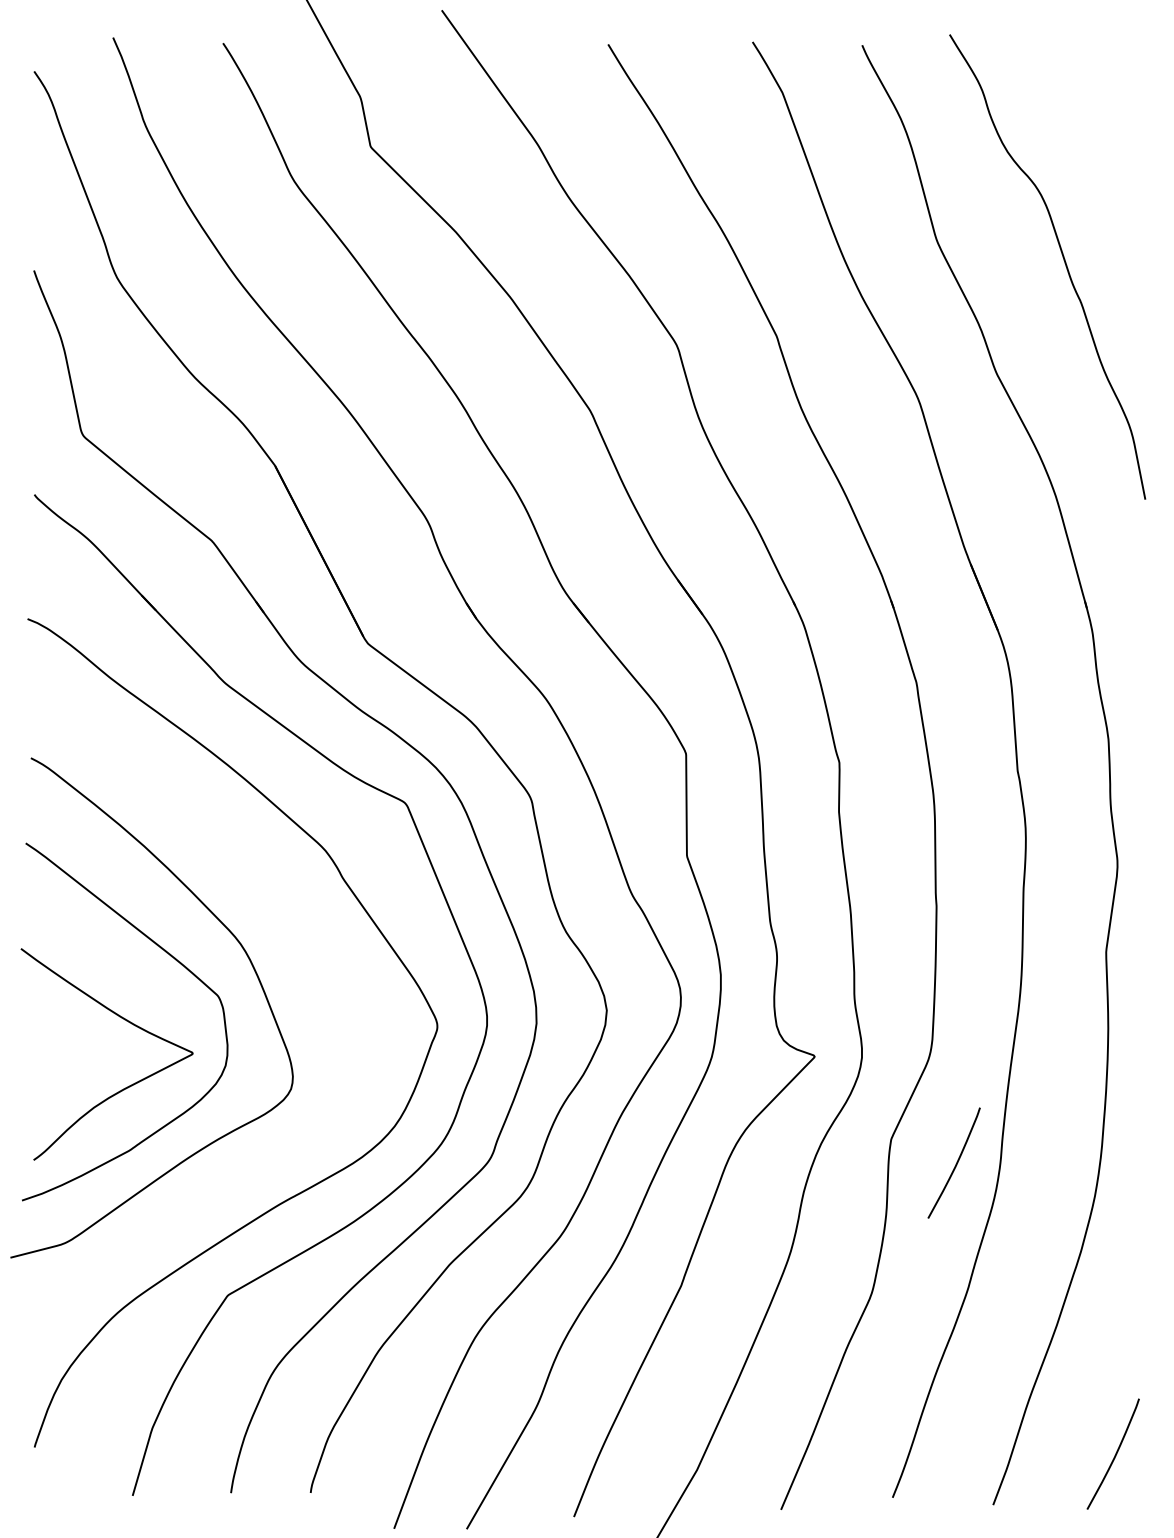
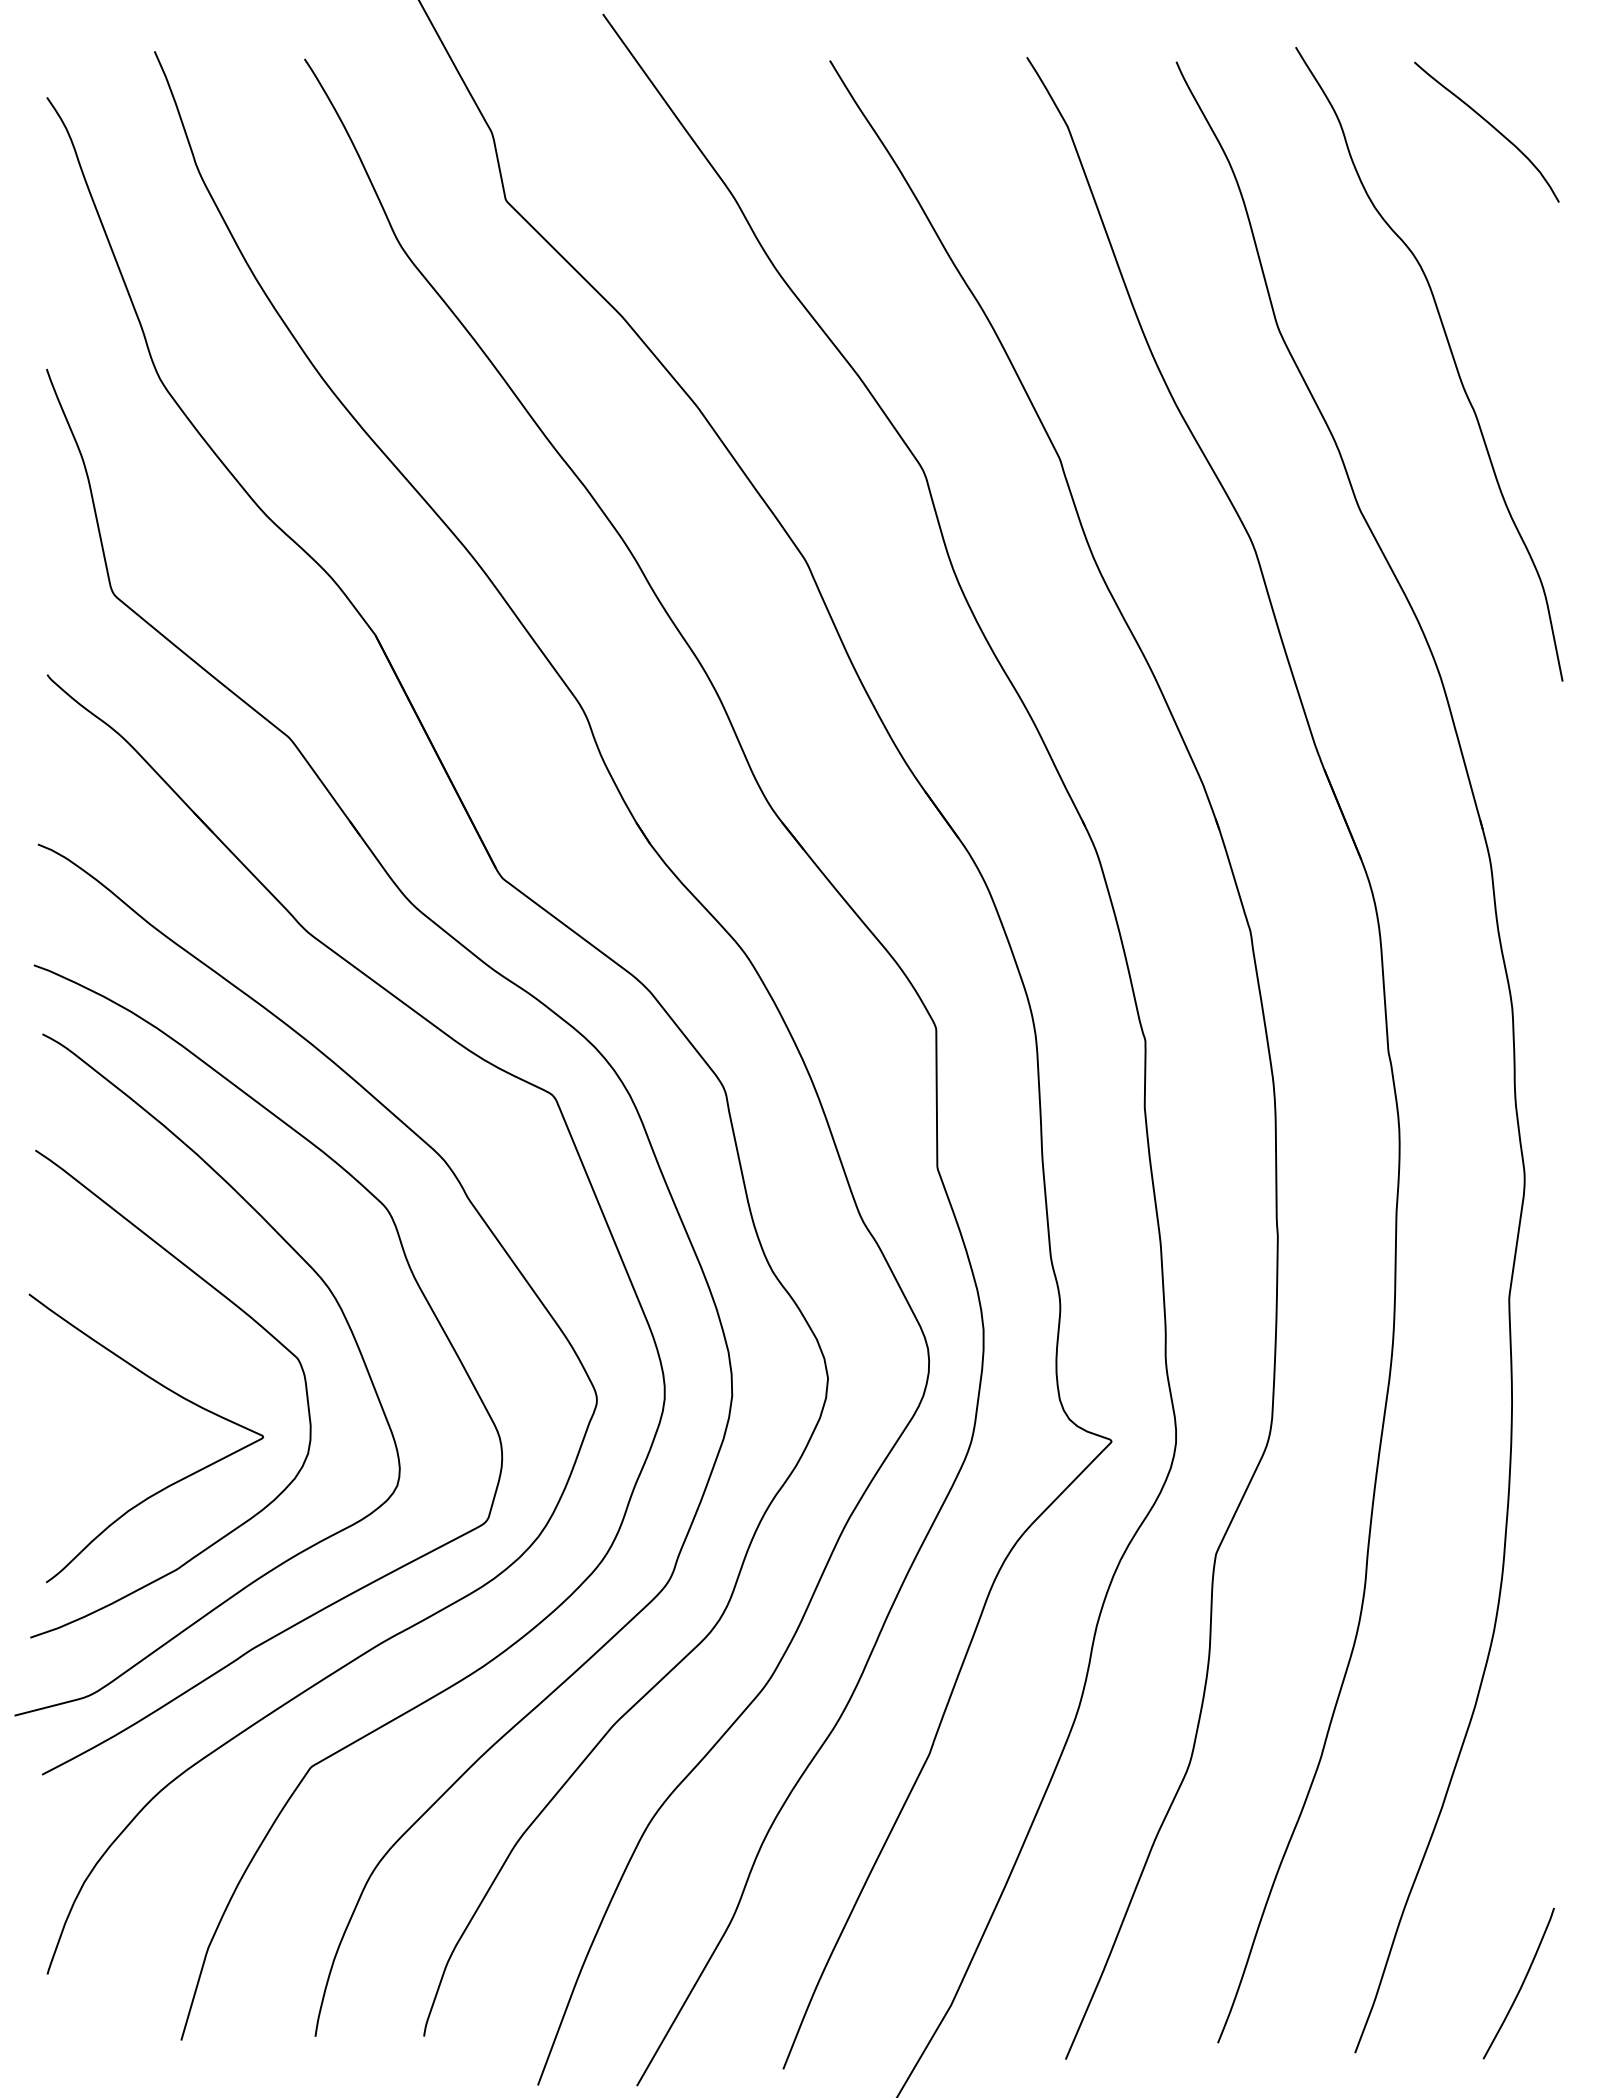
curve: (1093, 92) -> (1491, 126), added
curve: (308, 948) -> (421, 1293), added
curve: (956, 1163) -> (1304, 1587), removed

